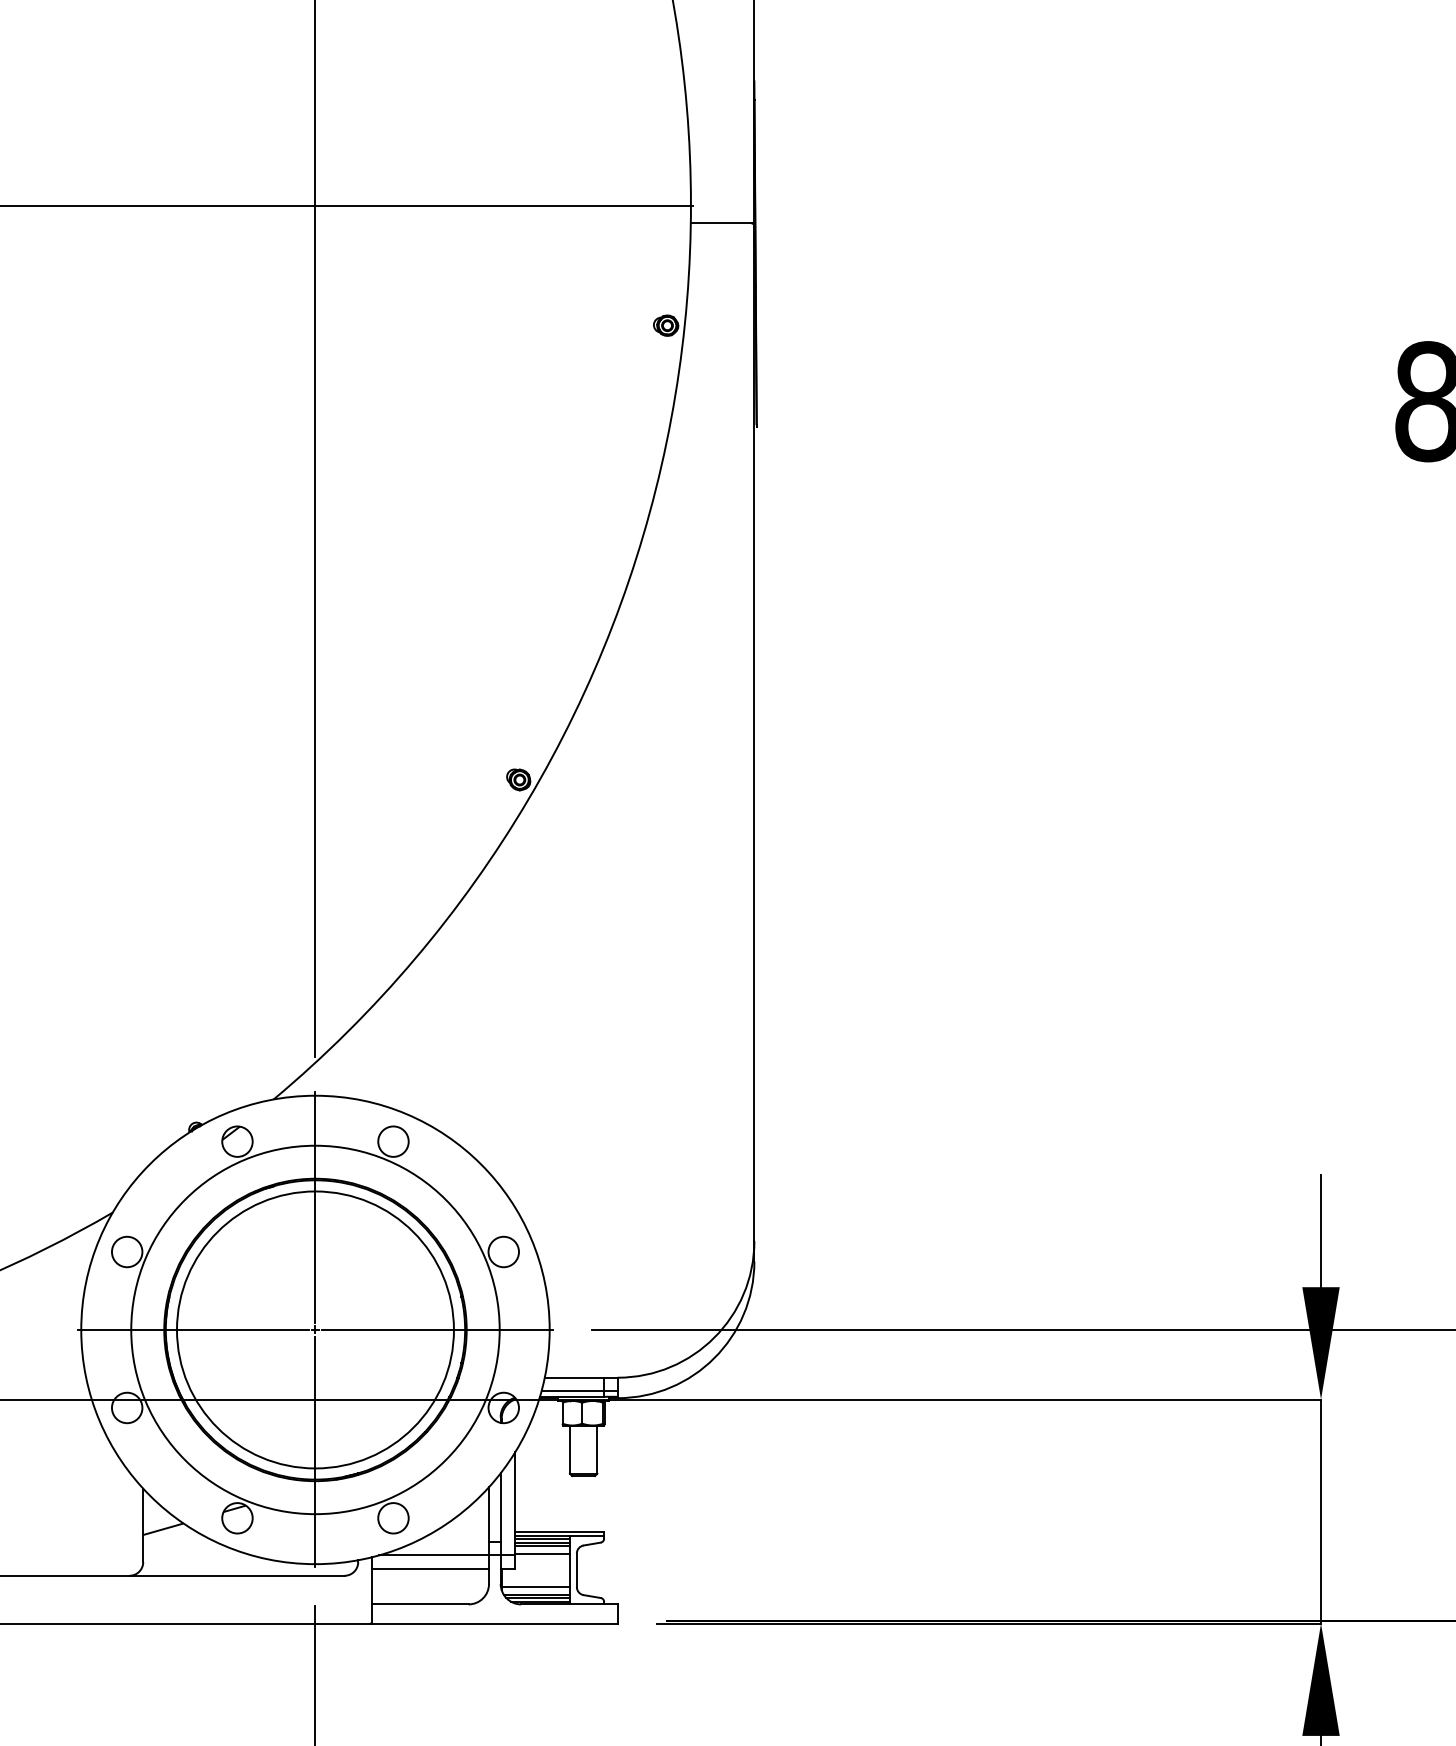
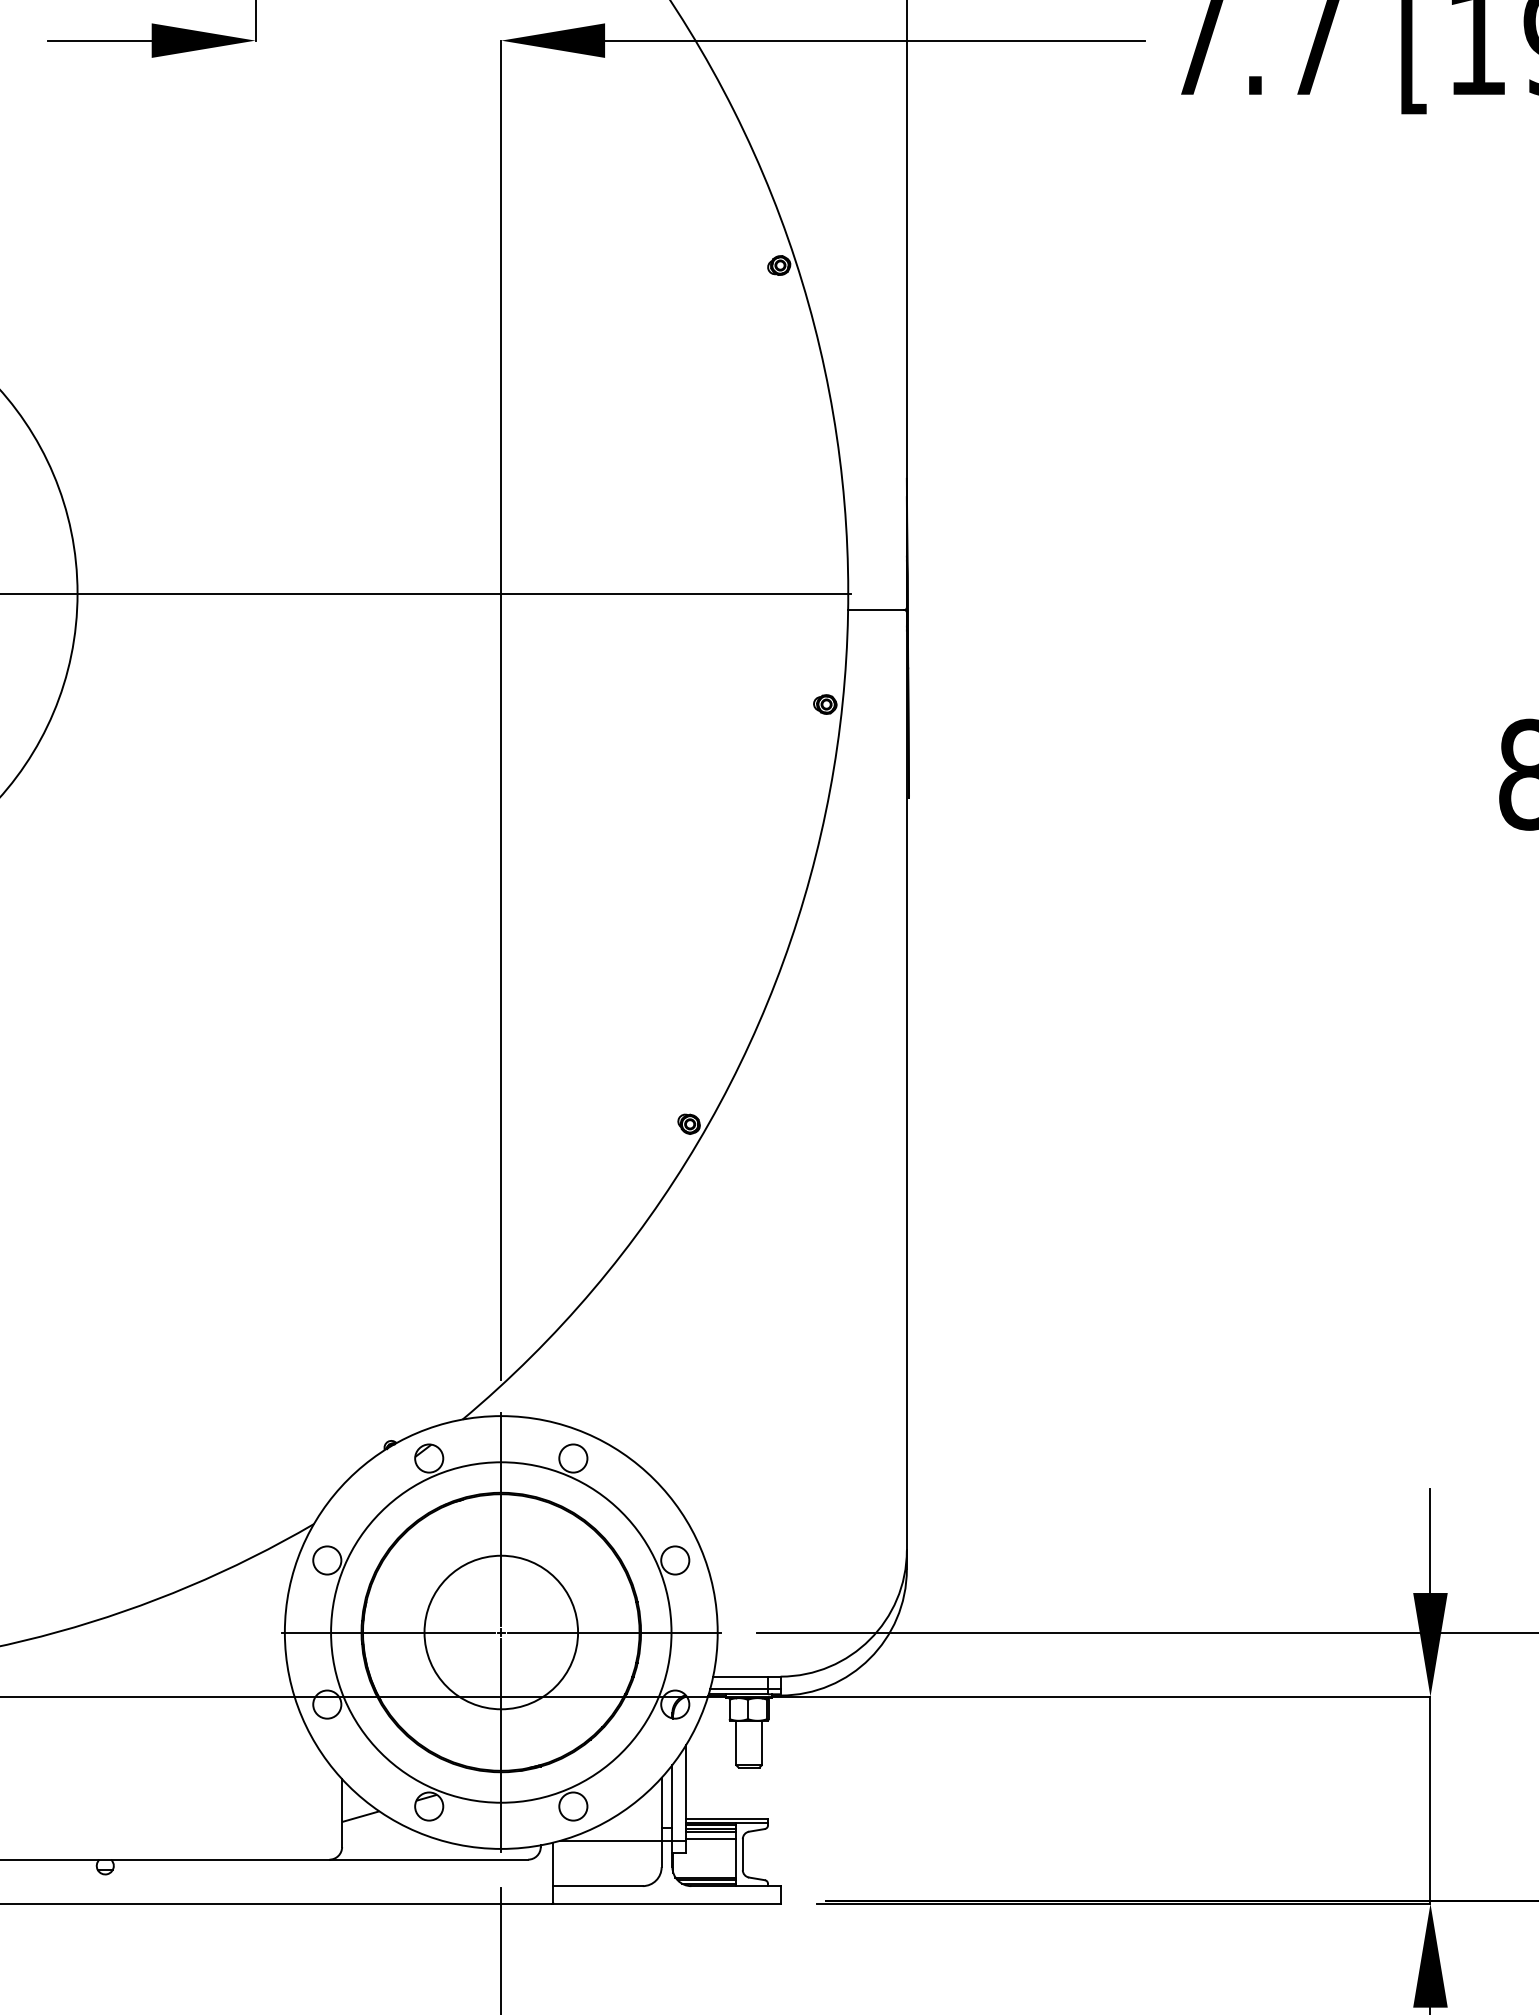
circle: (315, 1329) -> (501, 1632), size x0.6
line: (430, 1569) -> (607, 1853), removed
line: (535, 1587) -> (704, 1870), removed

